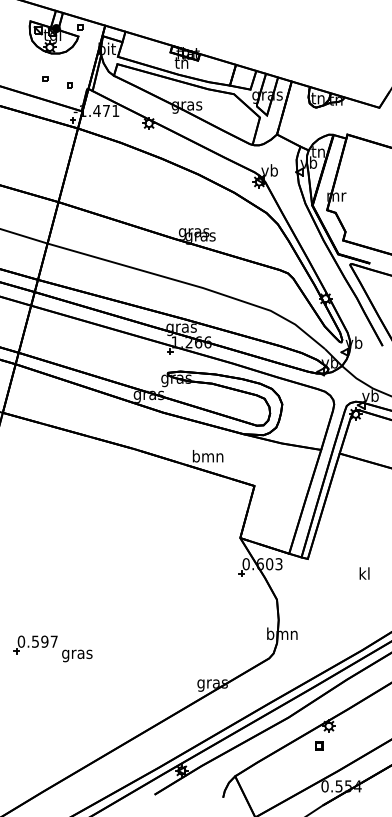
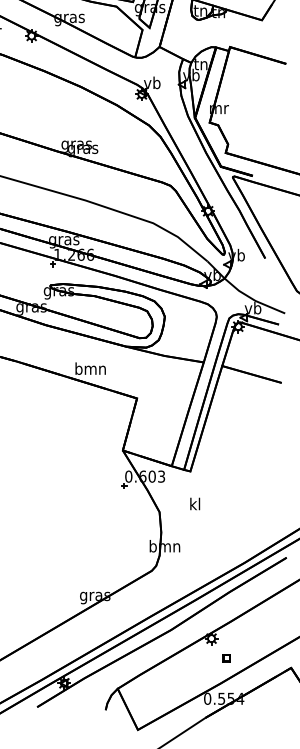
text: (364, 573) -> (195, 503), moved
part: (319, 745) -> (227, 657), moved

